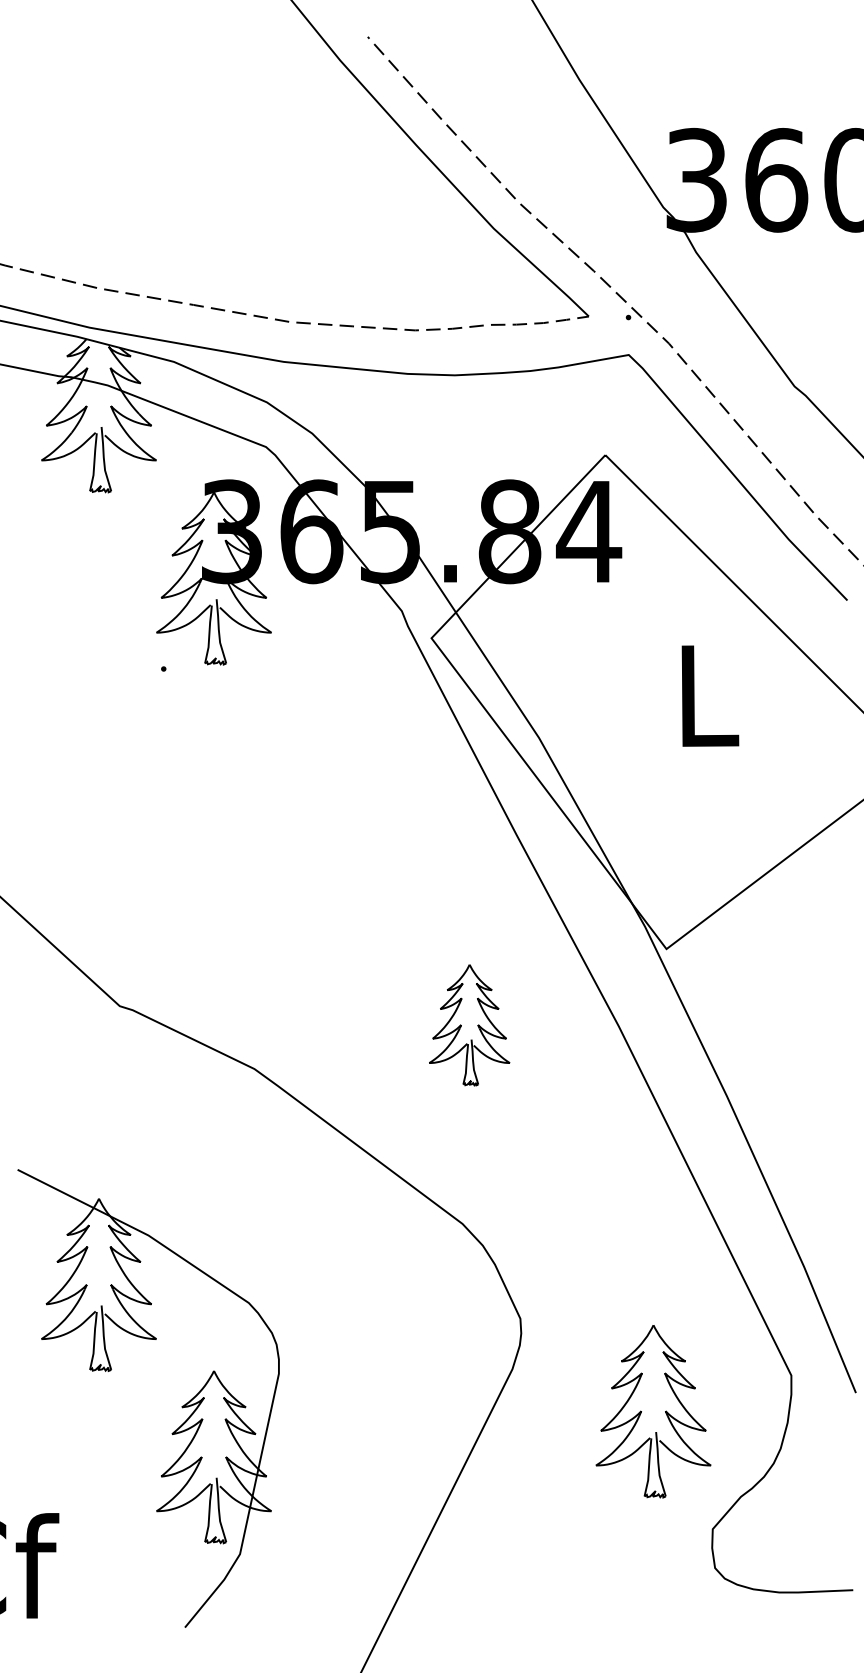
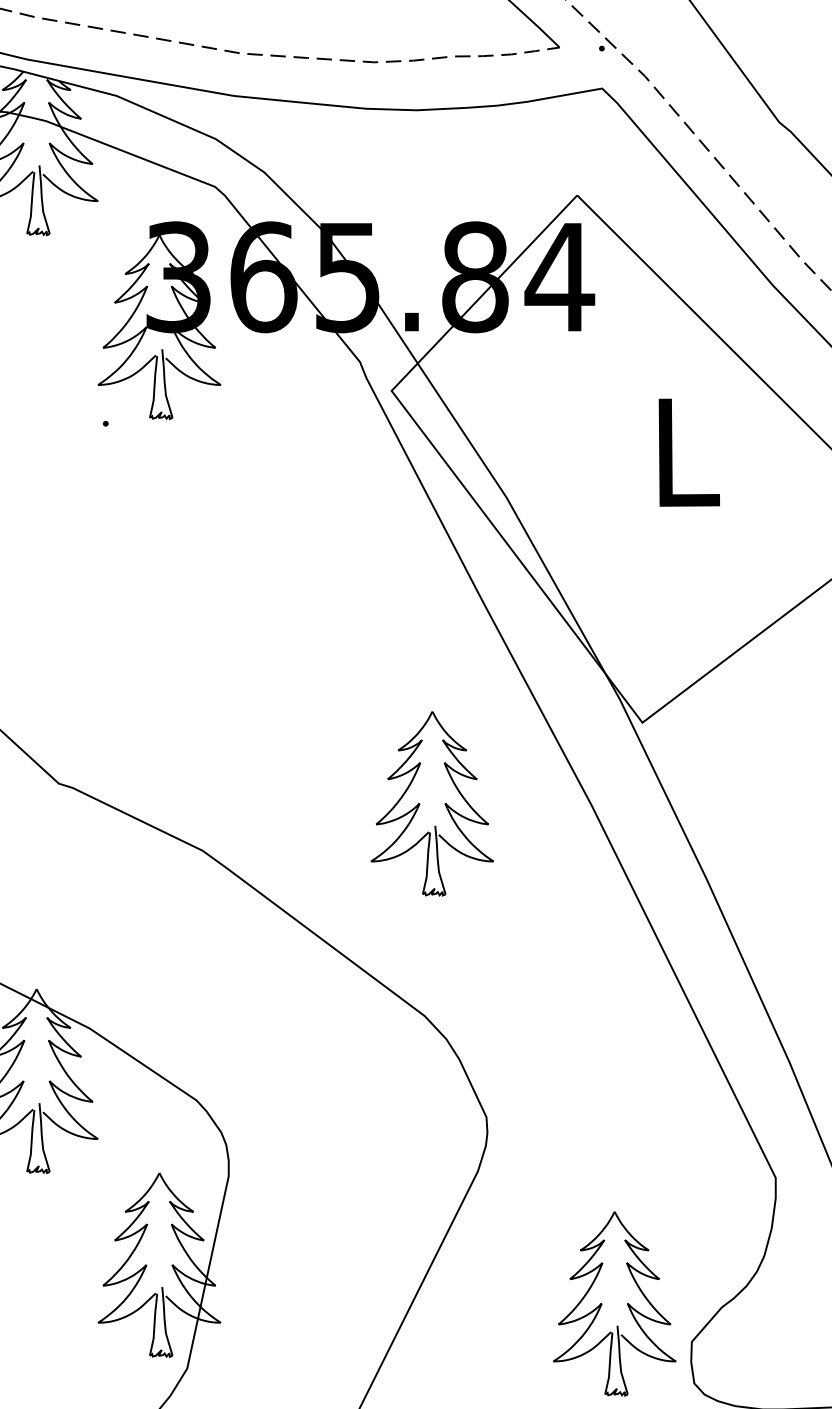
part: (469, 1025) -> (432, 804), size x1.43
part: (641, 1411) -> (601, 1303), moved

